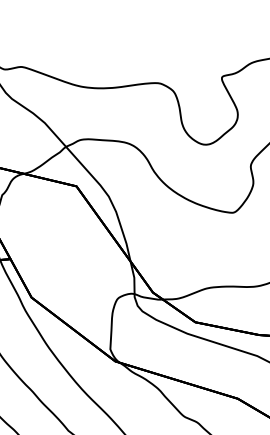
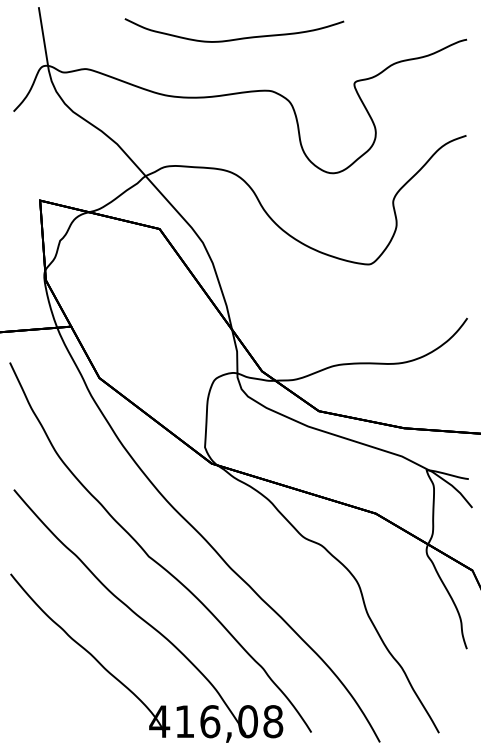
curve: (132, 44) -> (234, 38), added

